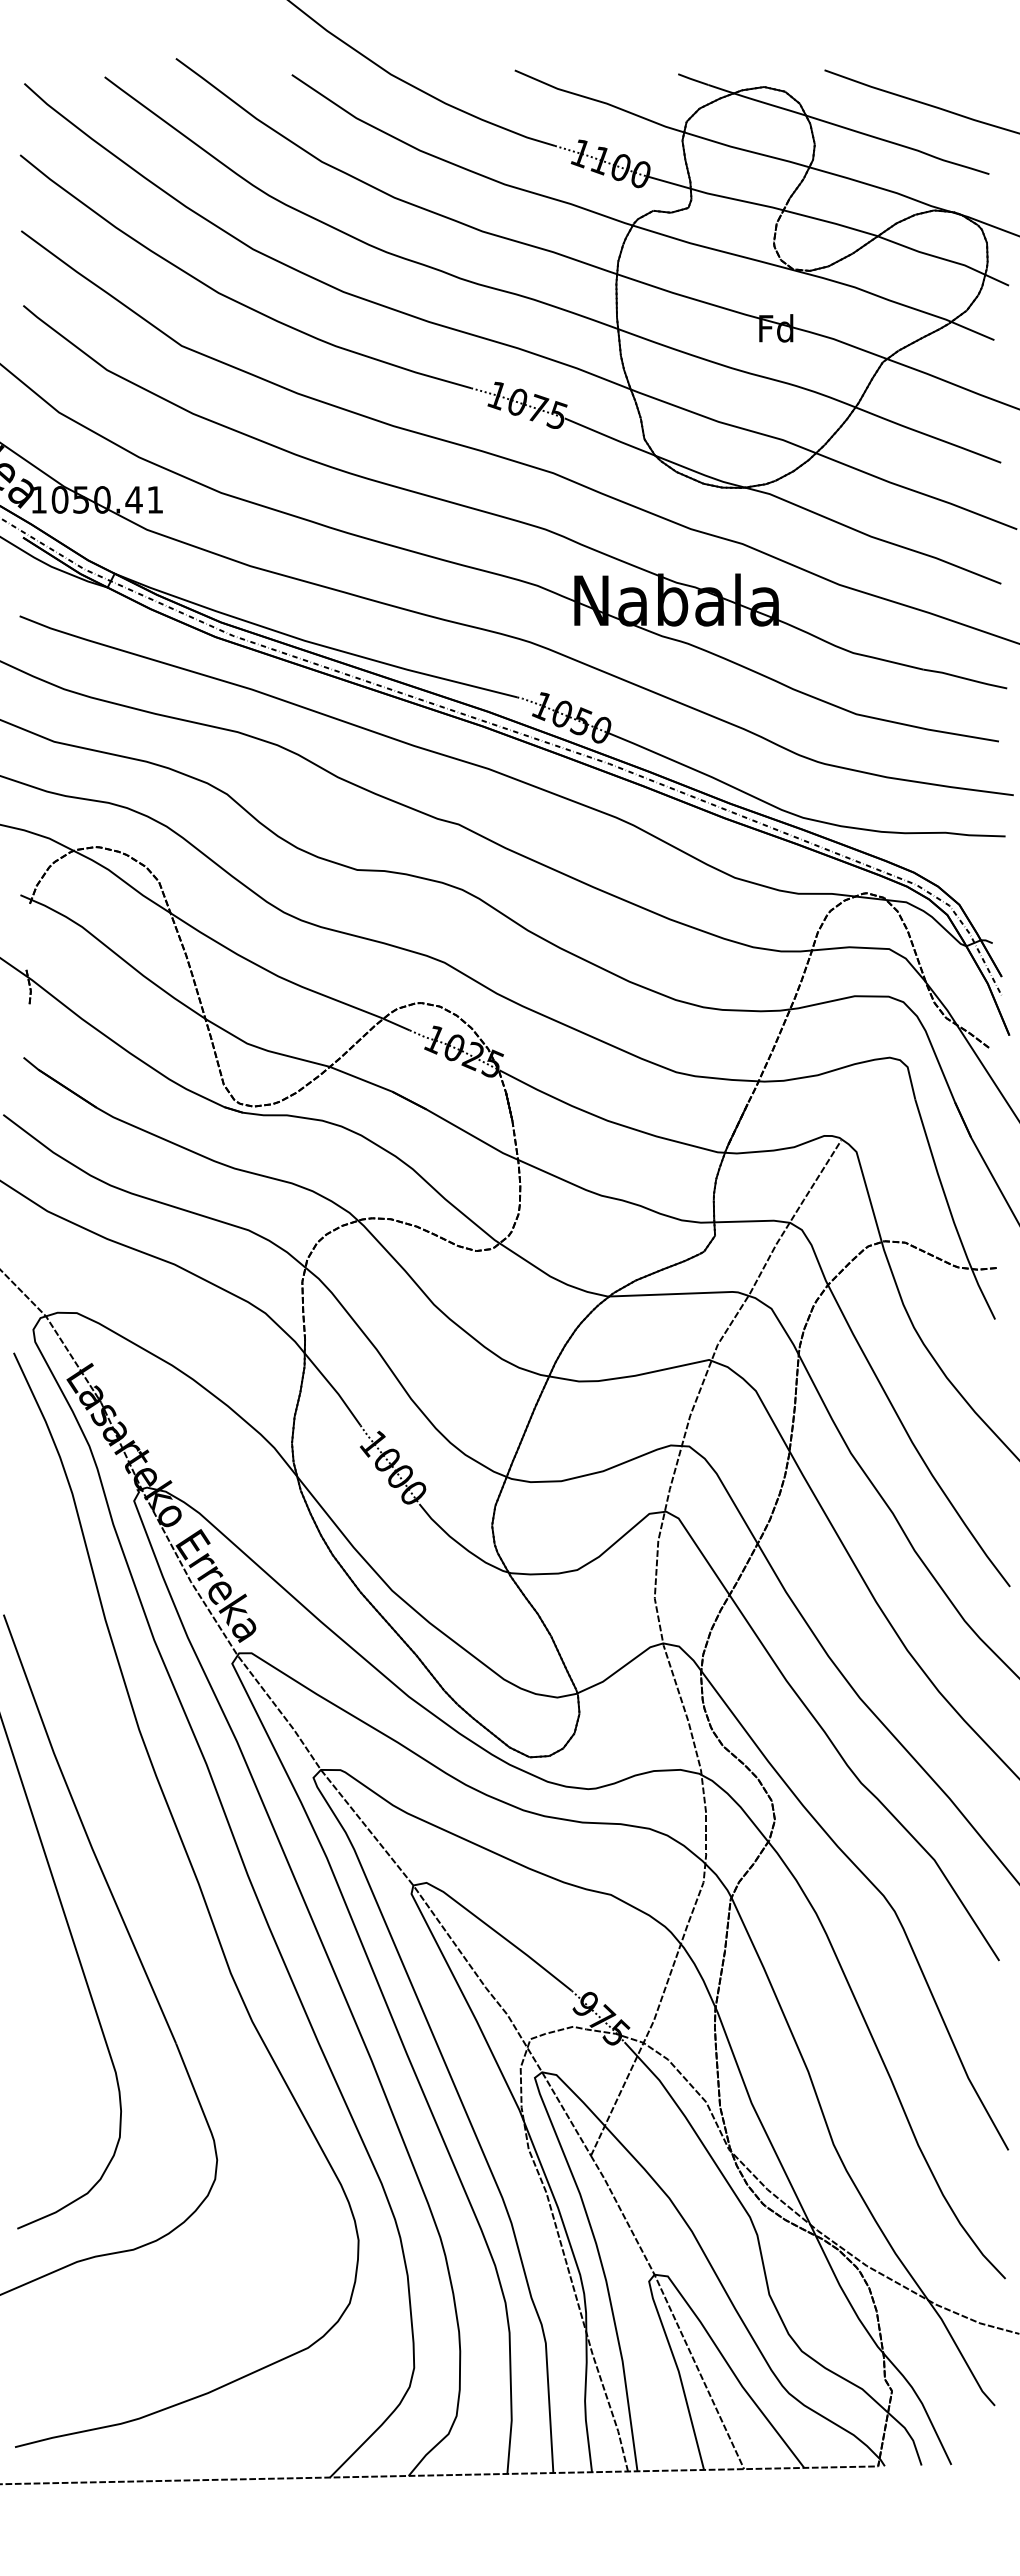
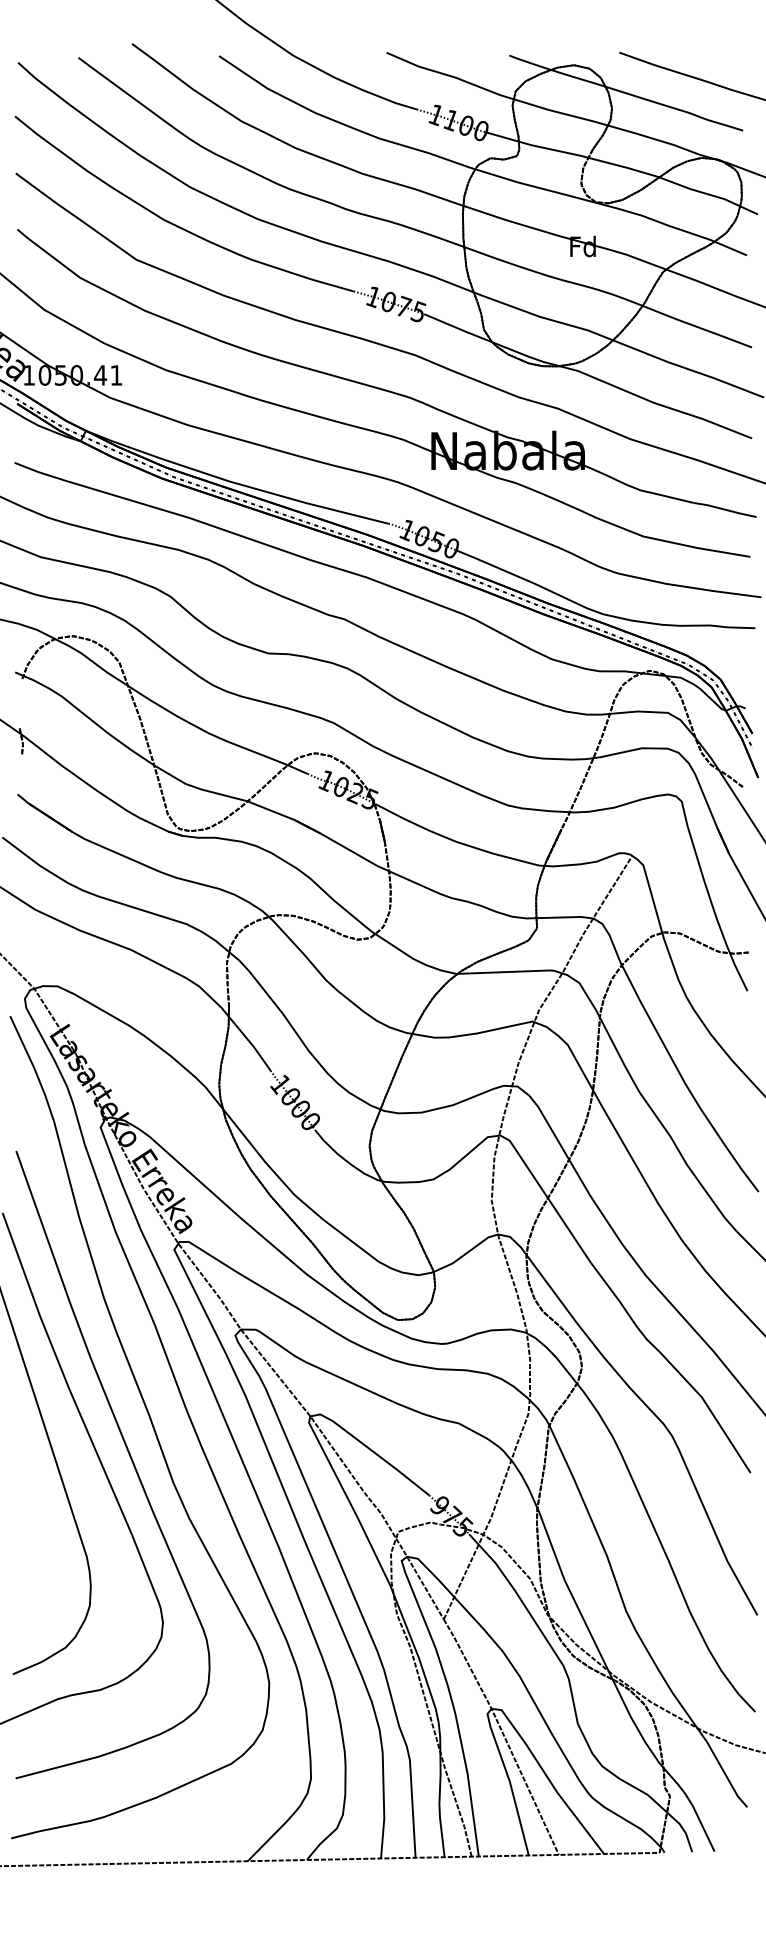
curve: (174, 1943) -> (130, 1459), added

